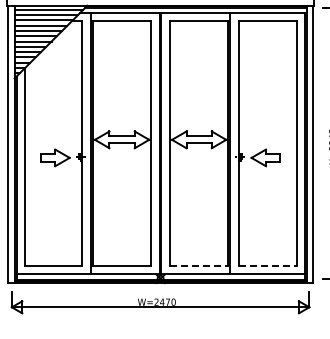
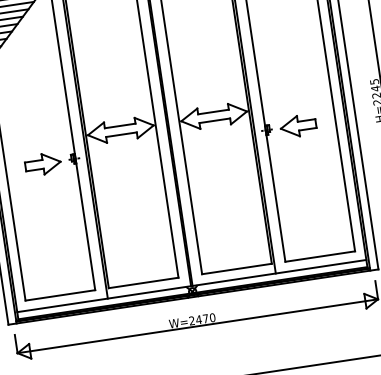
line: (199, 265) -> (237, 268), dashed -> solid
line: (267, 265) -> (319, 256), dashed -> solid

